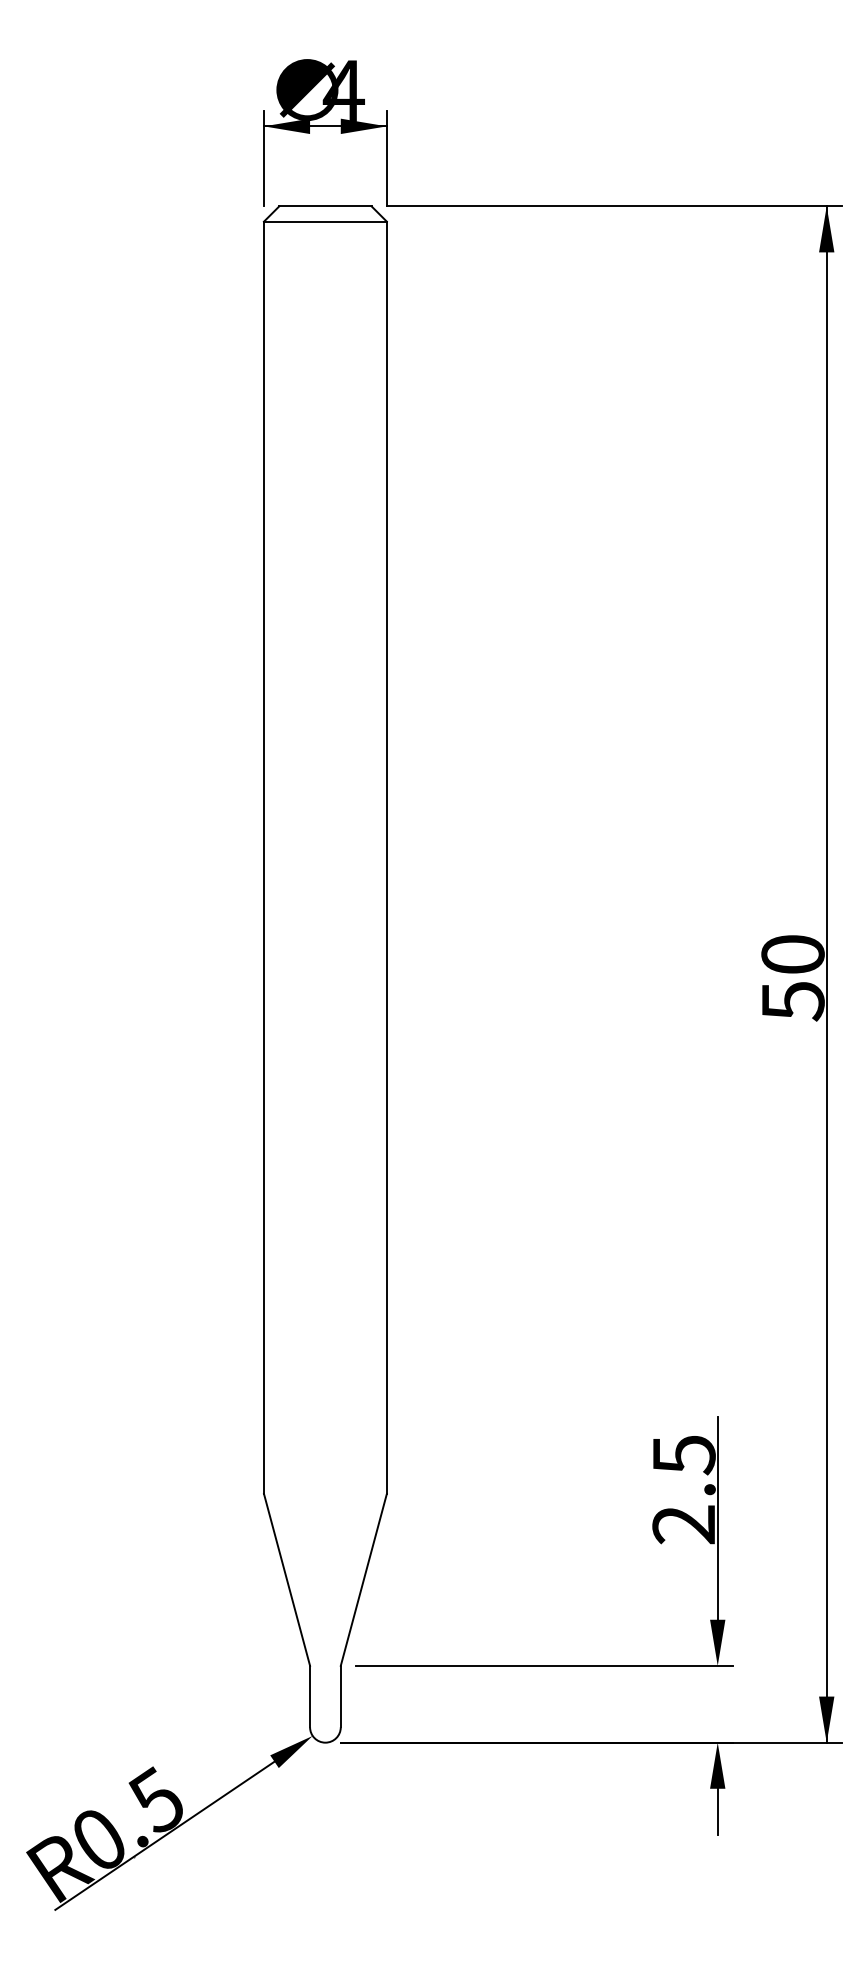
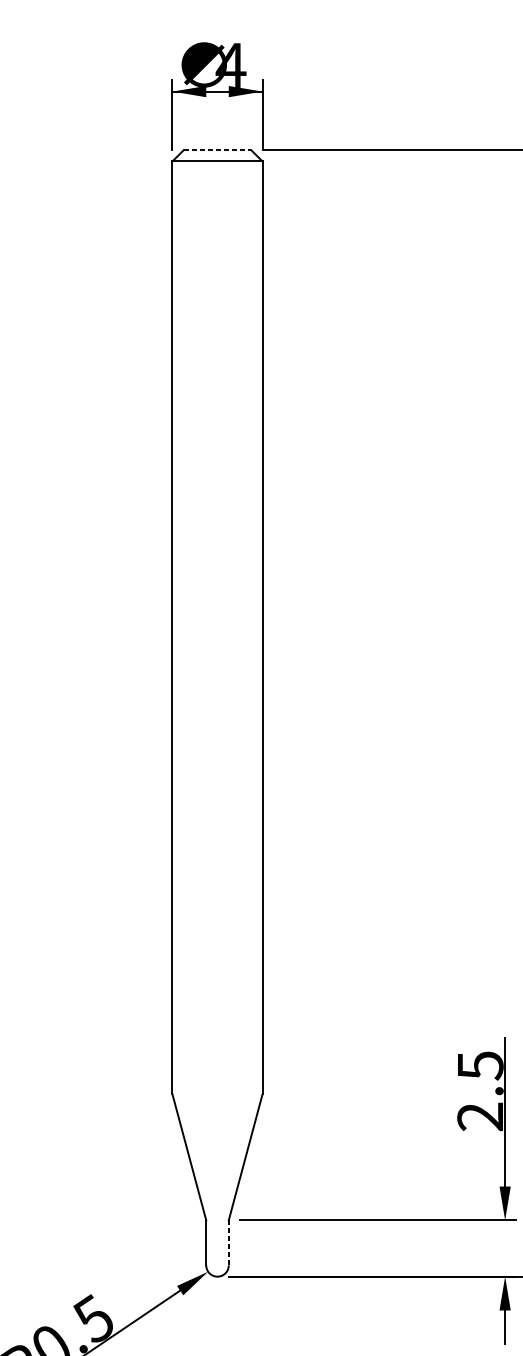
line: (325, 206) -> (217, 150), solid -> dashed
line: (340, 1696) -> (228, 1242), solid -> dashed

